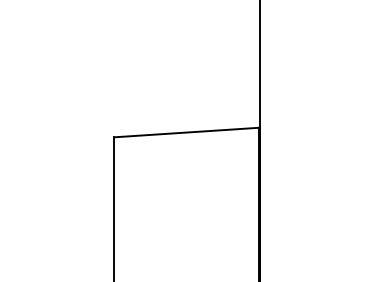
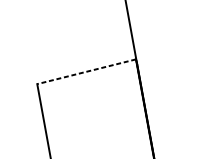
line: (186, 132) -> (86, 71), solid -> dashed

